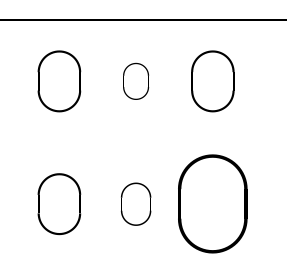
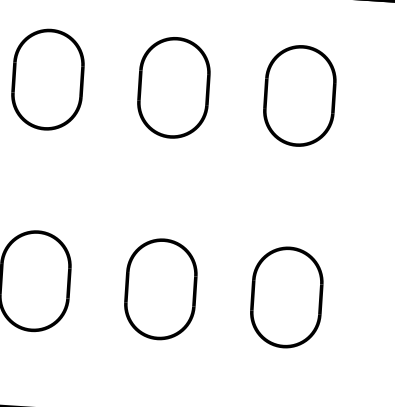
part: (135, 81) -> (172, 87), size x1.67
part: (135, 204) -> (159, 289), size x1.43
part: (212, 204) -> (286, 298), size x0.62

